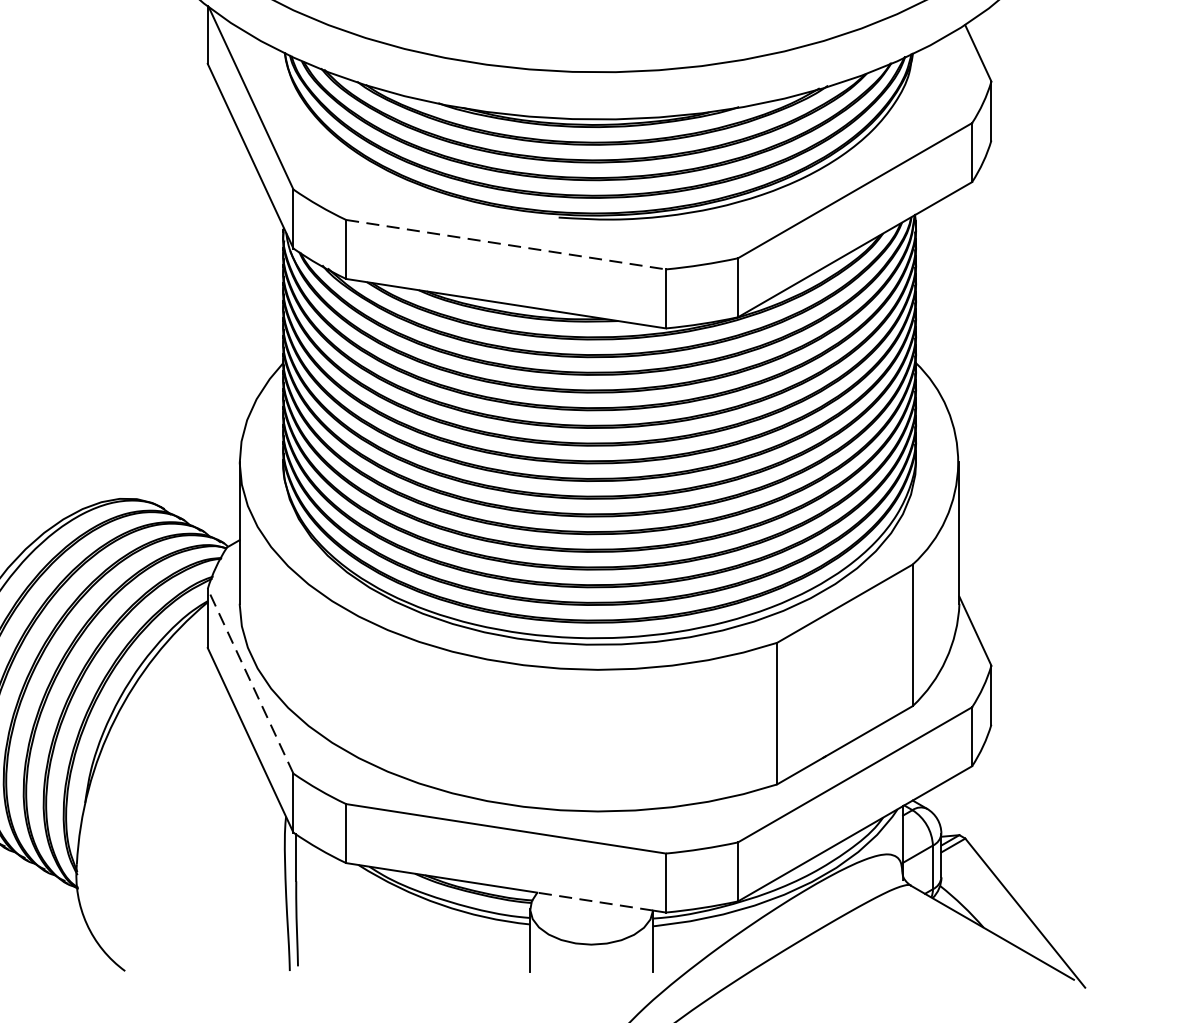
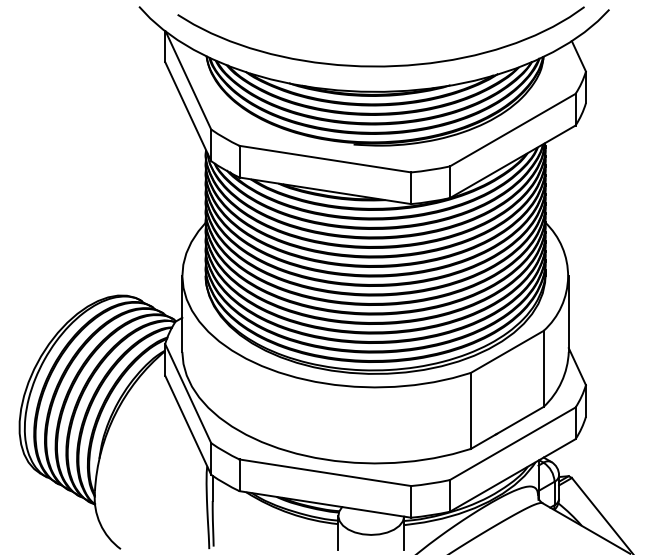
line: (506, 245) -> (325, 159), dashed -> solid
line: (251, 681) -> (188, 393), dashed -> solid
line: (593, 900) -> (372, 511), dashed -> solid

